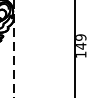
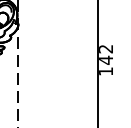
text: (81, 37) -> (106, 48), 149 -> 142

